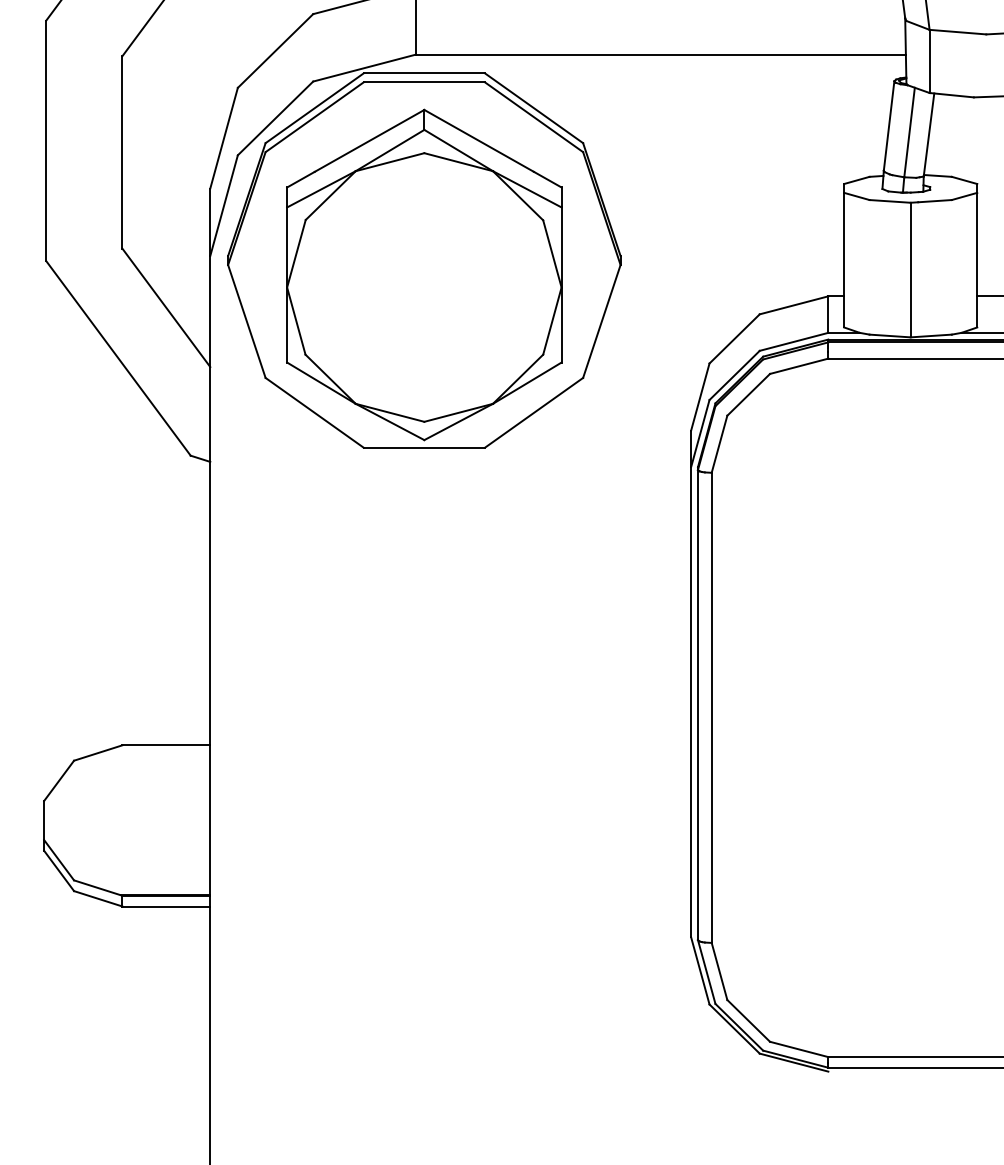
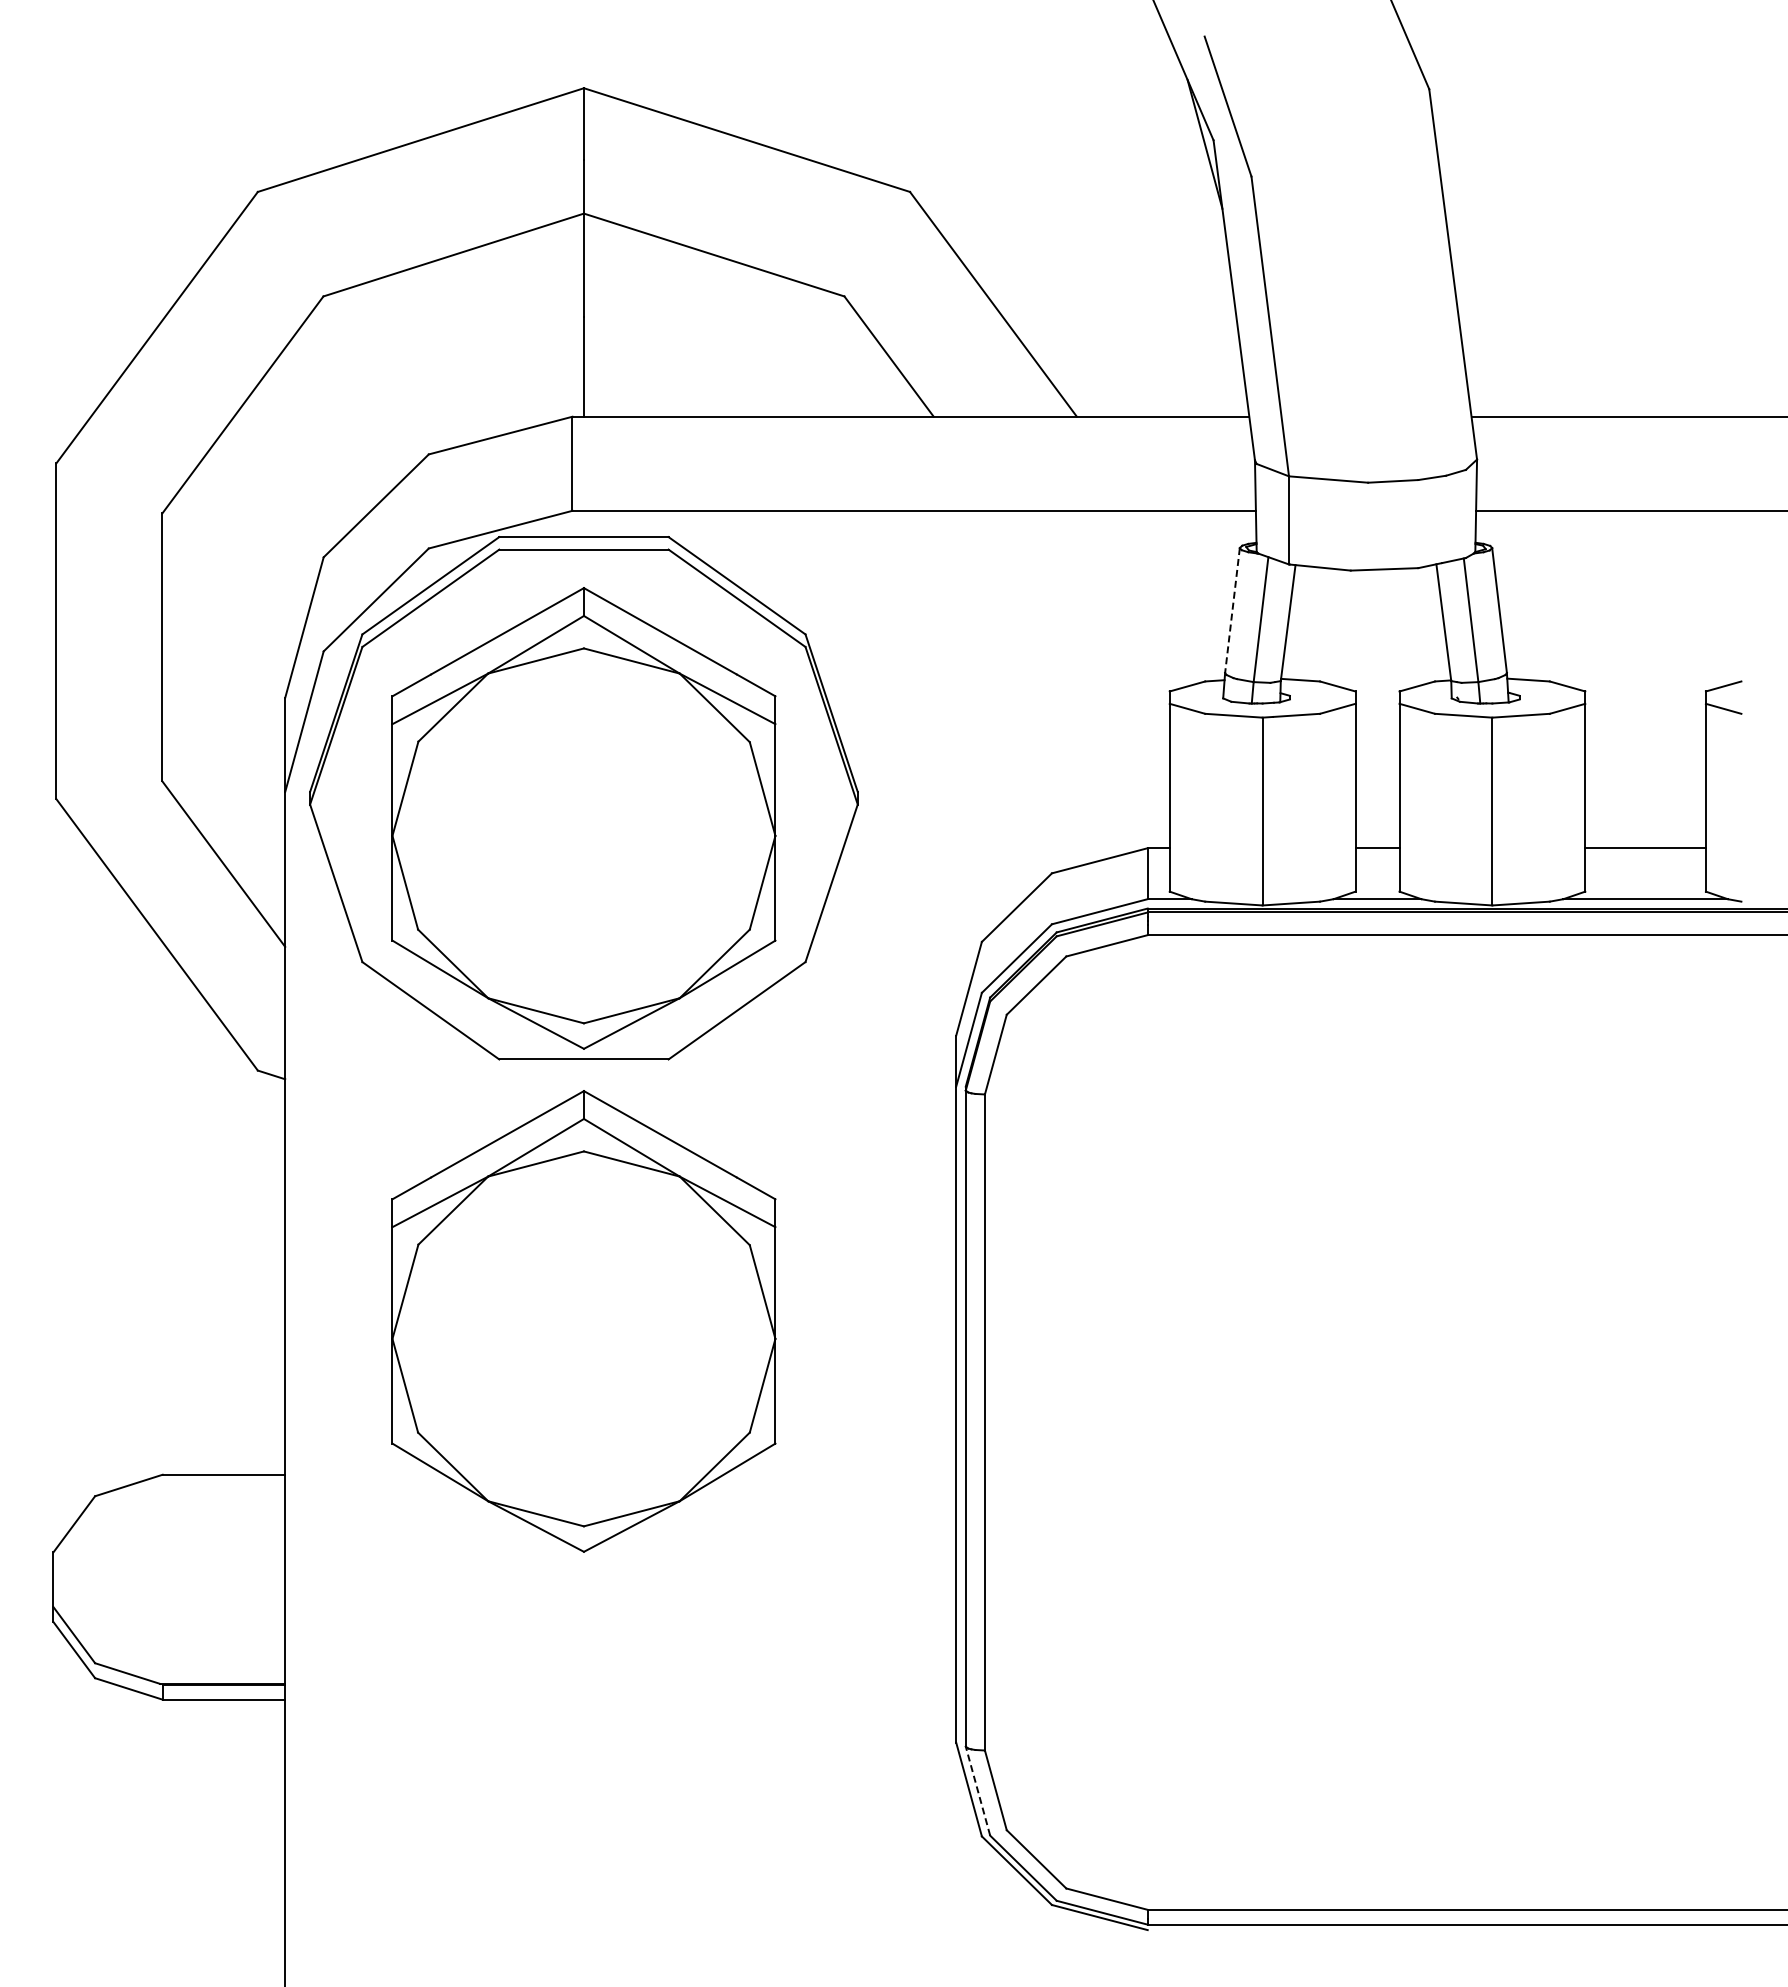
line: (889, 125) -> (1232, 610), solid -> dashed
part: (424, 635) -> (583, 1321), added
line: (706, 971) -> (977, 1790), solid -> dashed

